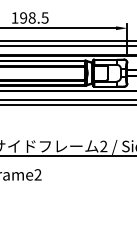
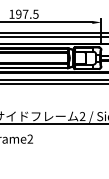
text: (32, 16) -> (25, 13), 198.5 -> 197.5

